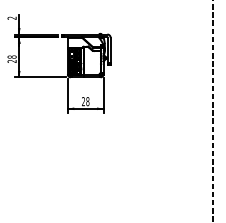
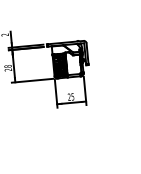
text: (87, 101) -> (72, 96), 28 -> 25

